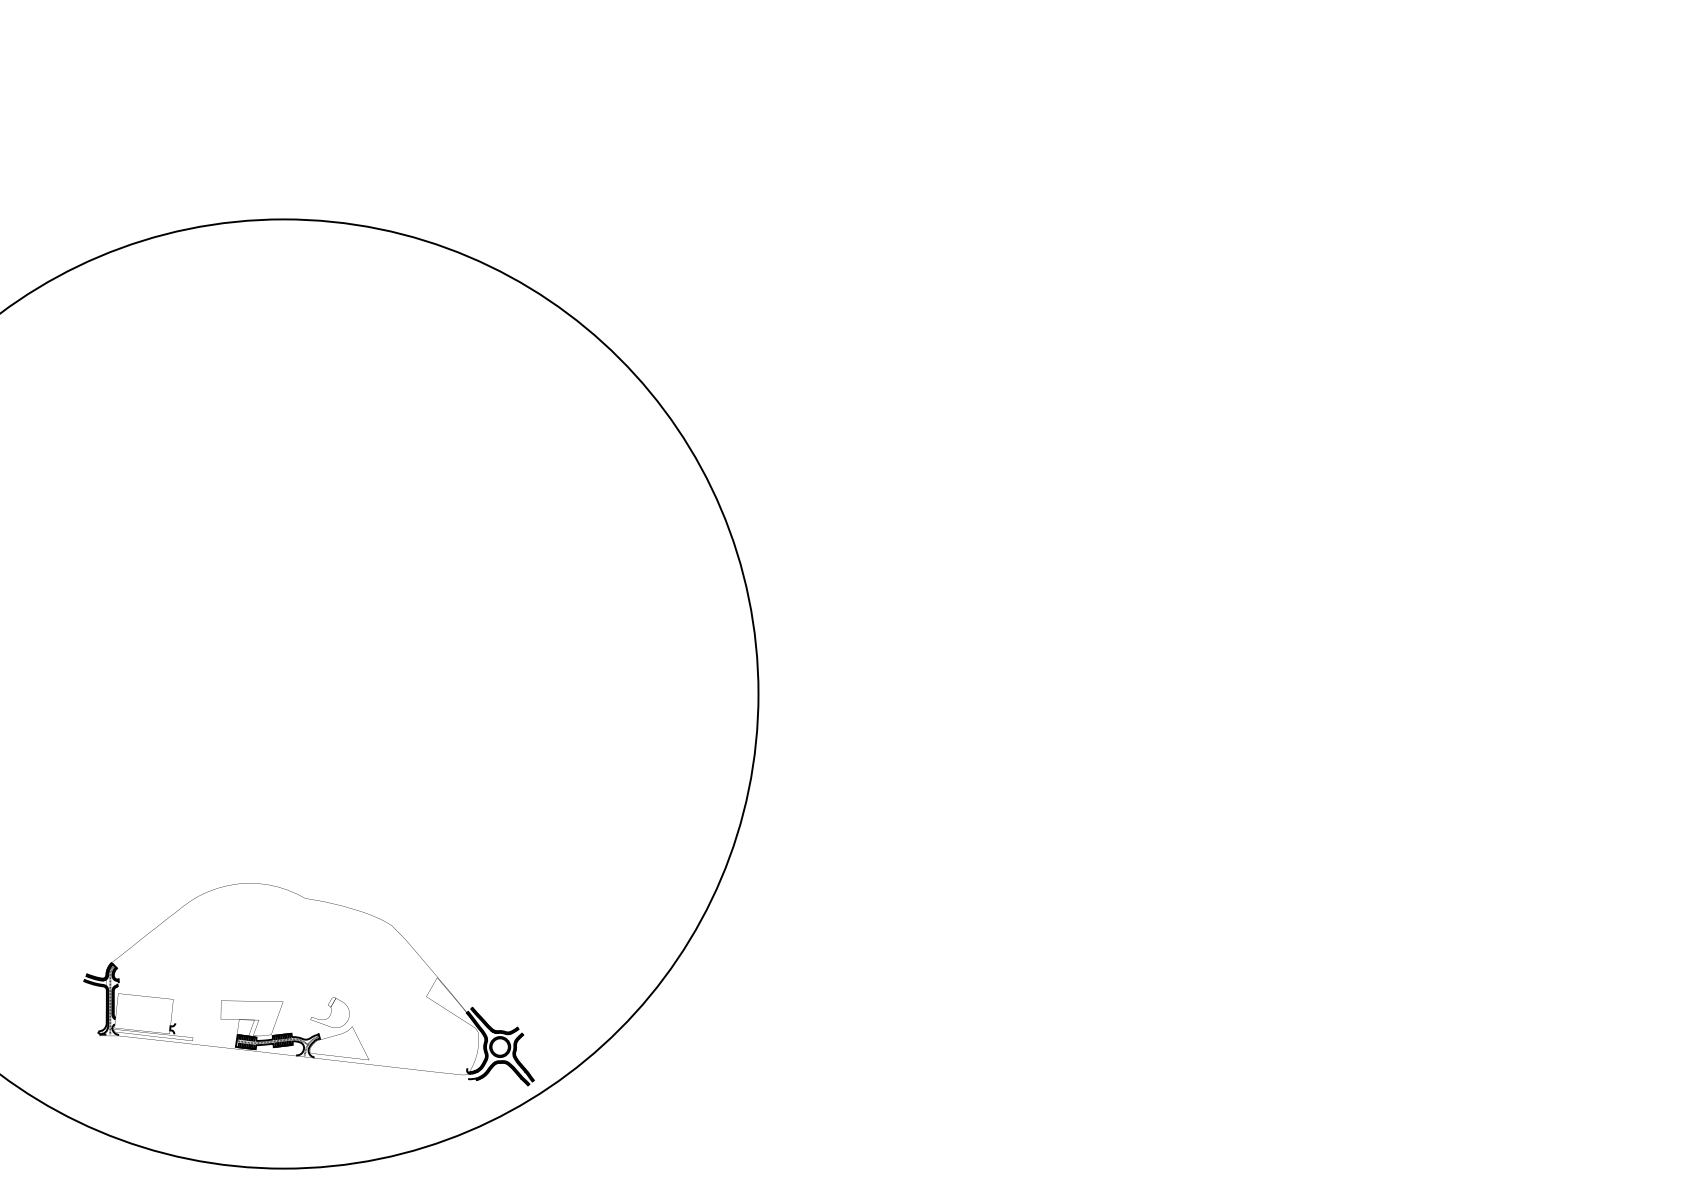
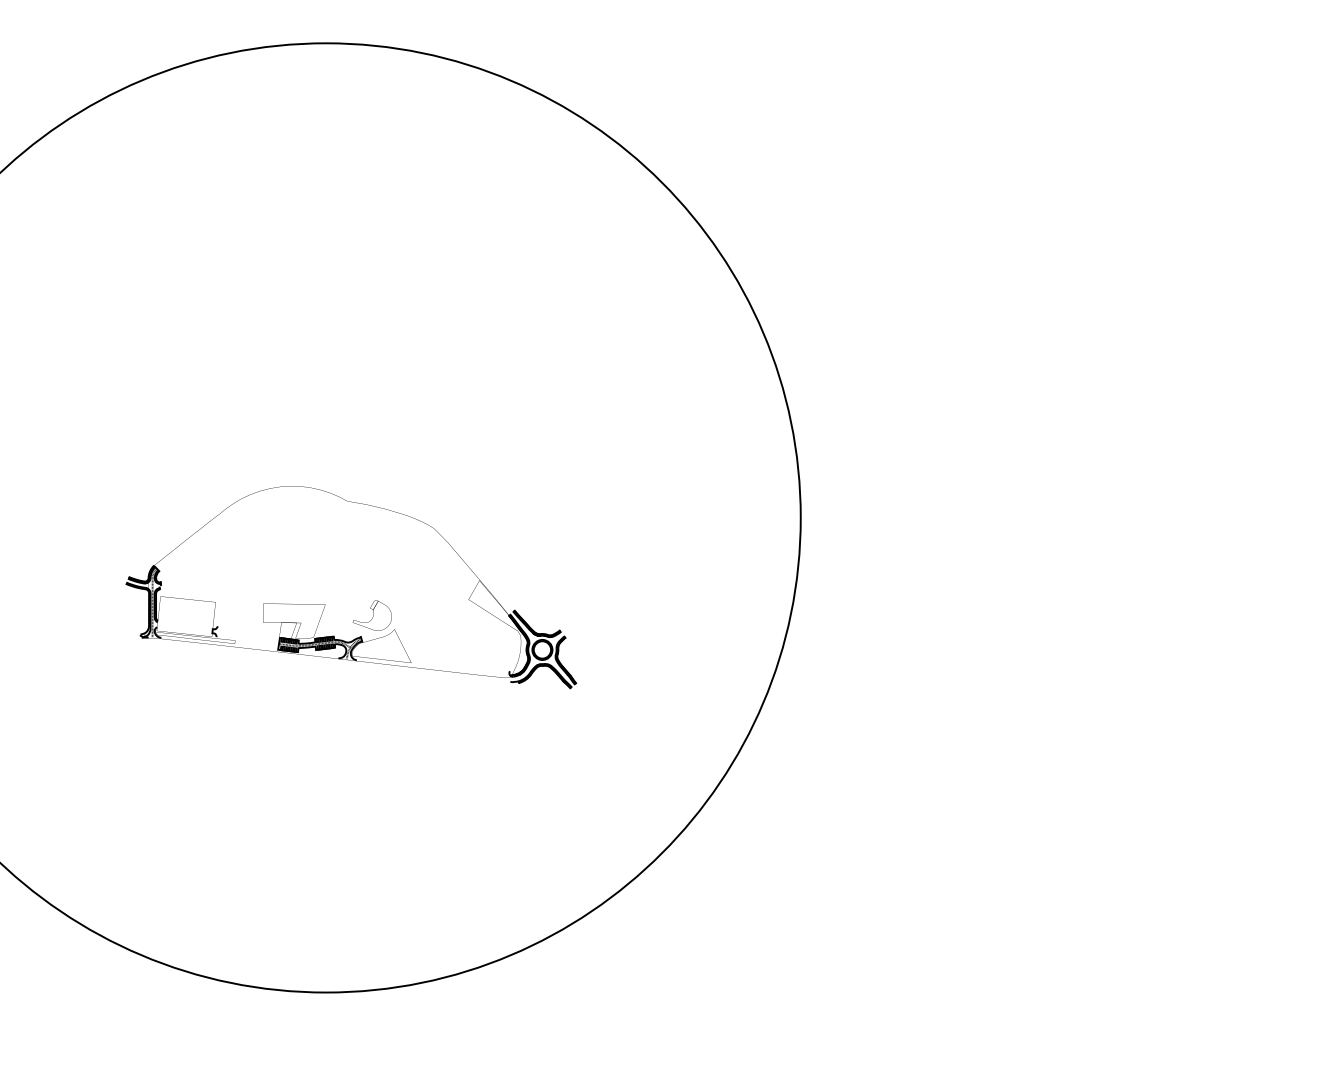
part: (308, 984) -> (350, 587), moved

